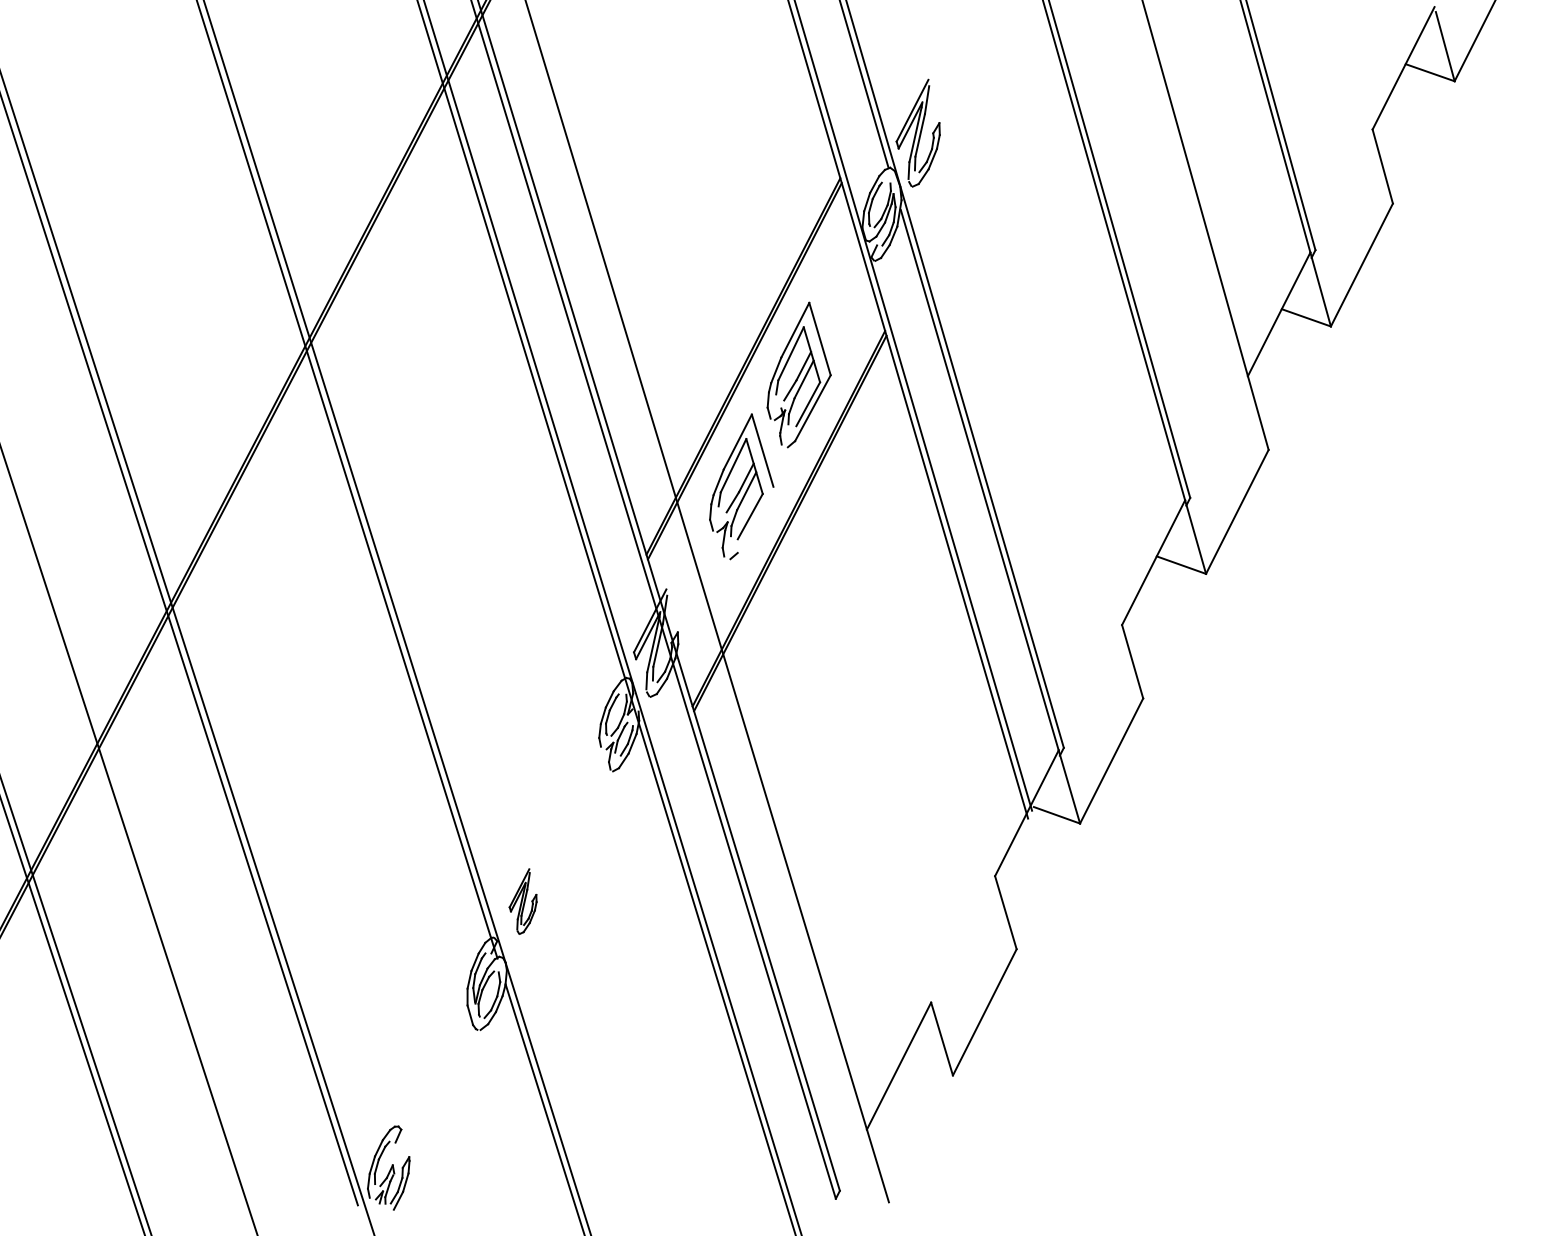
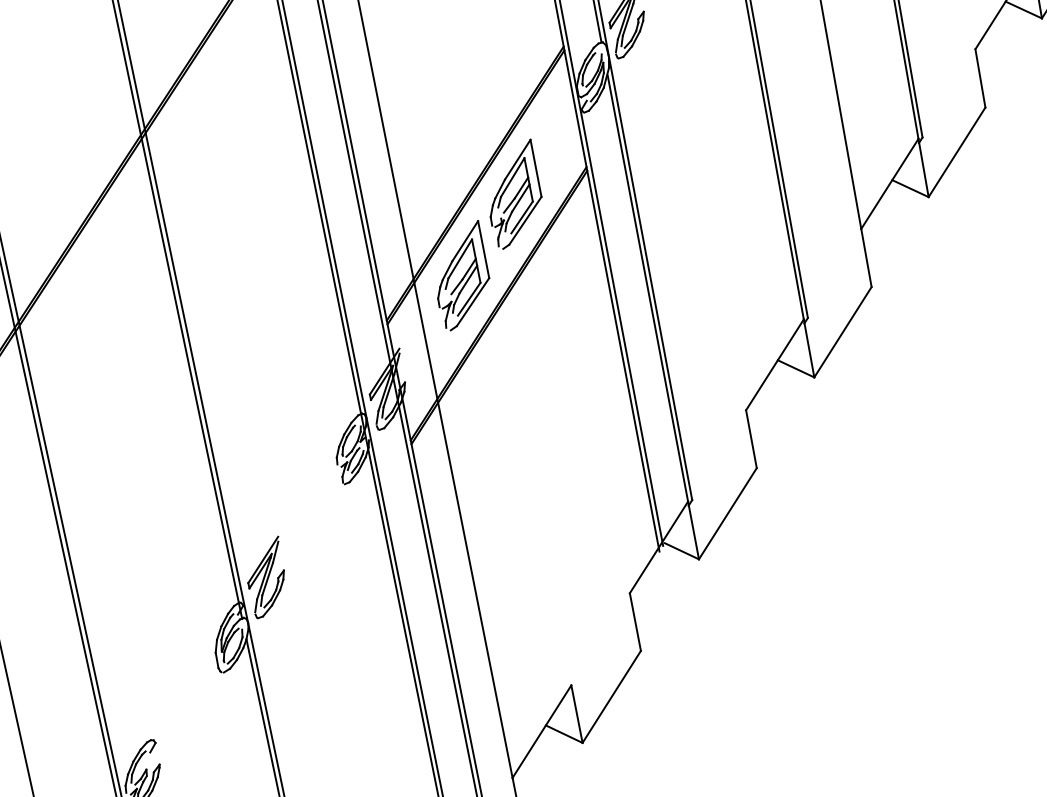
line: (755, 519) -> (473, 301), added
part: (522, 901) -> (265, 577), size x1.67
line: (927, 1066) -> (563, 734), added

